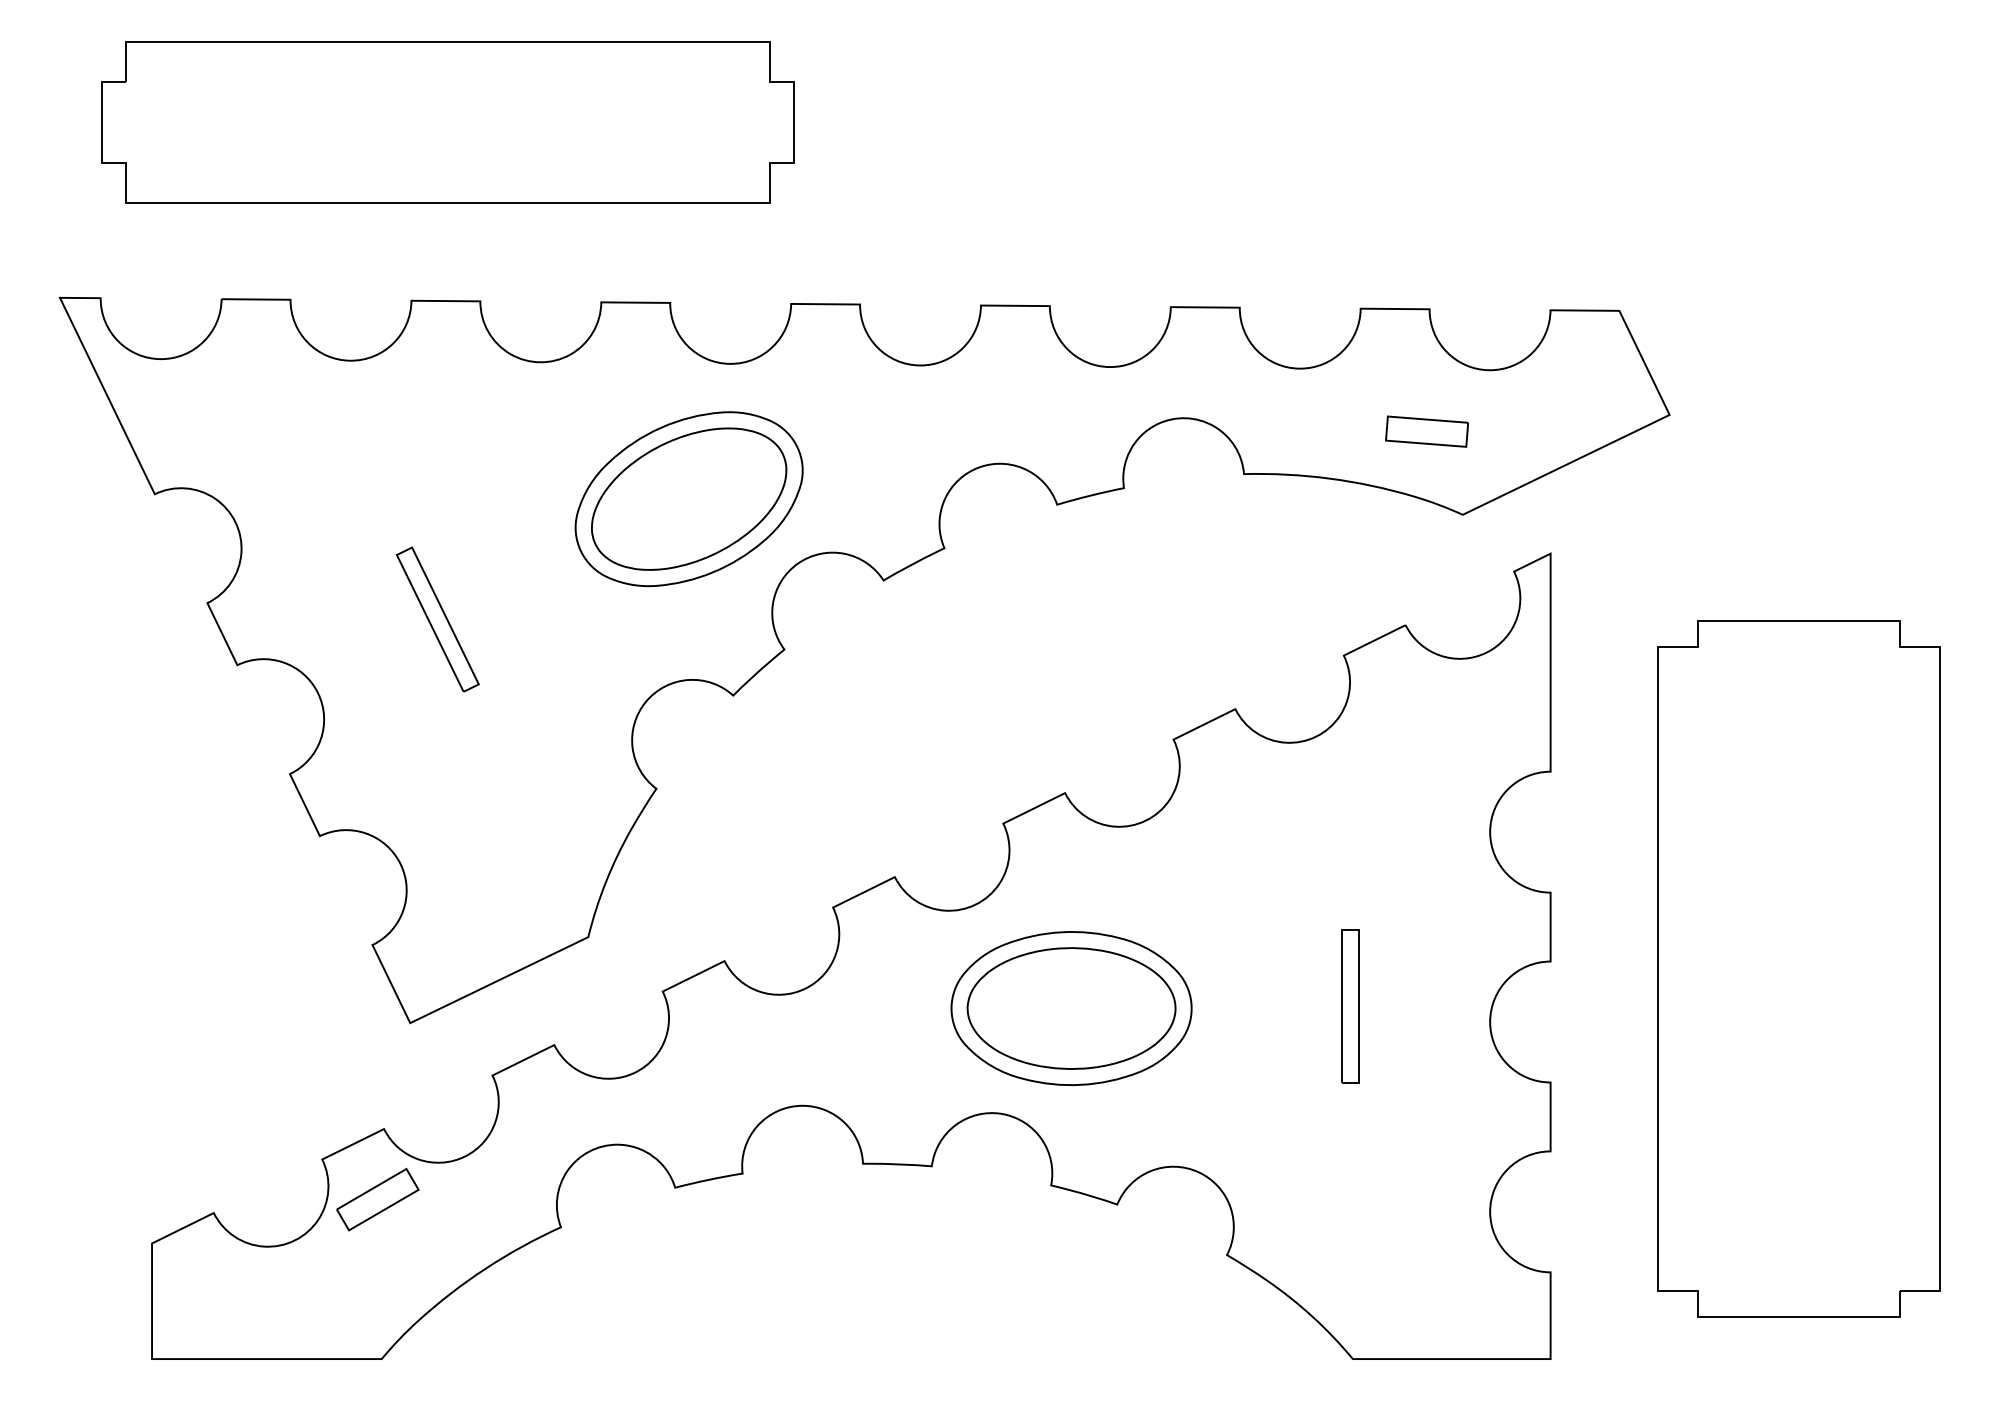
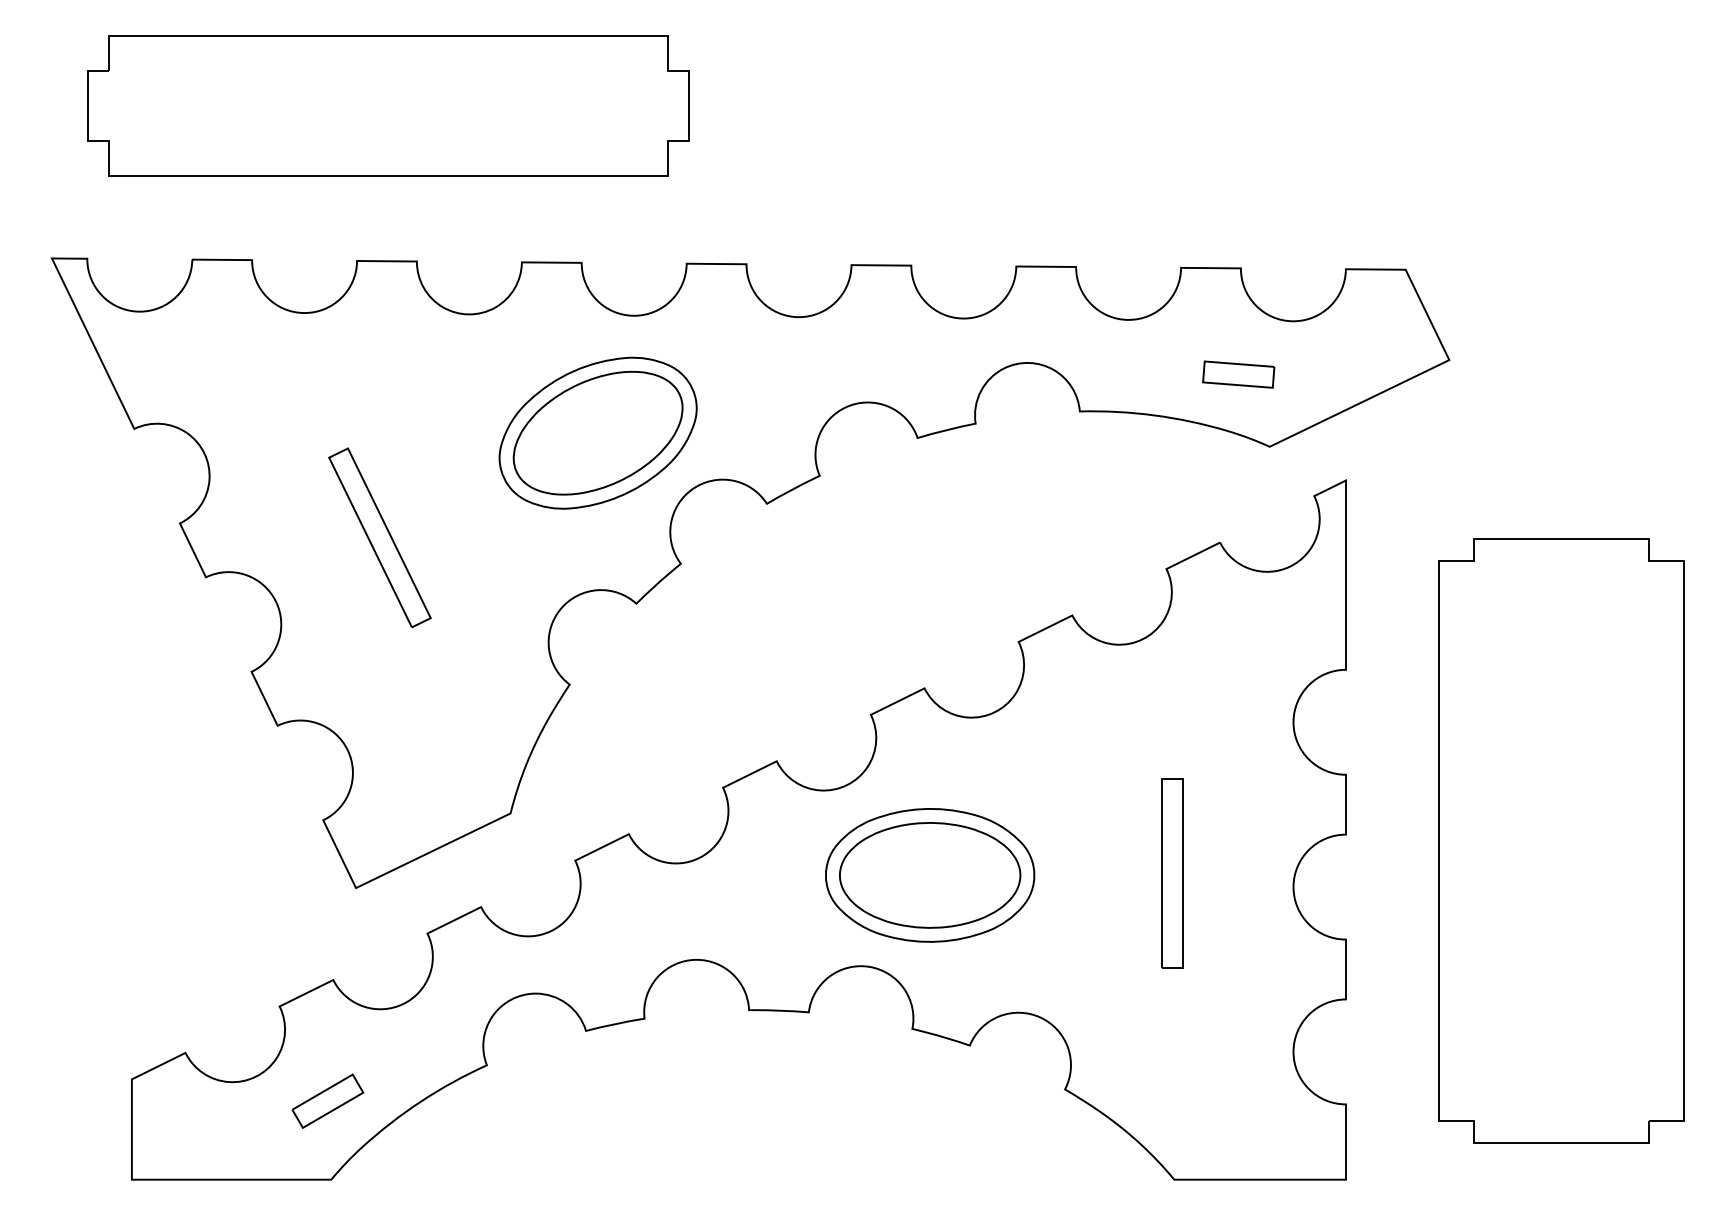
part: (437, 619) -> (379, 537), size x1.43
part: (1350, 1006) -> (1172, 873), size x1.43
part: (377, 1199) -> (327, 1101), moved

